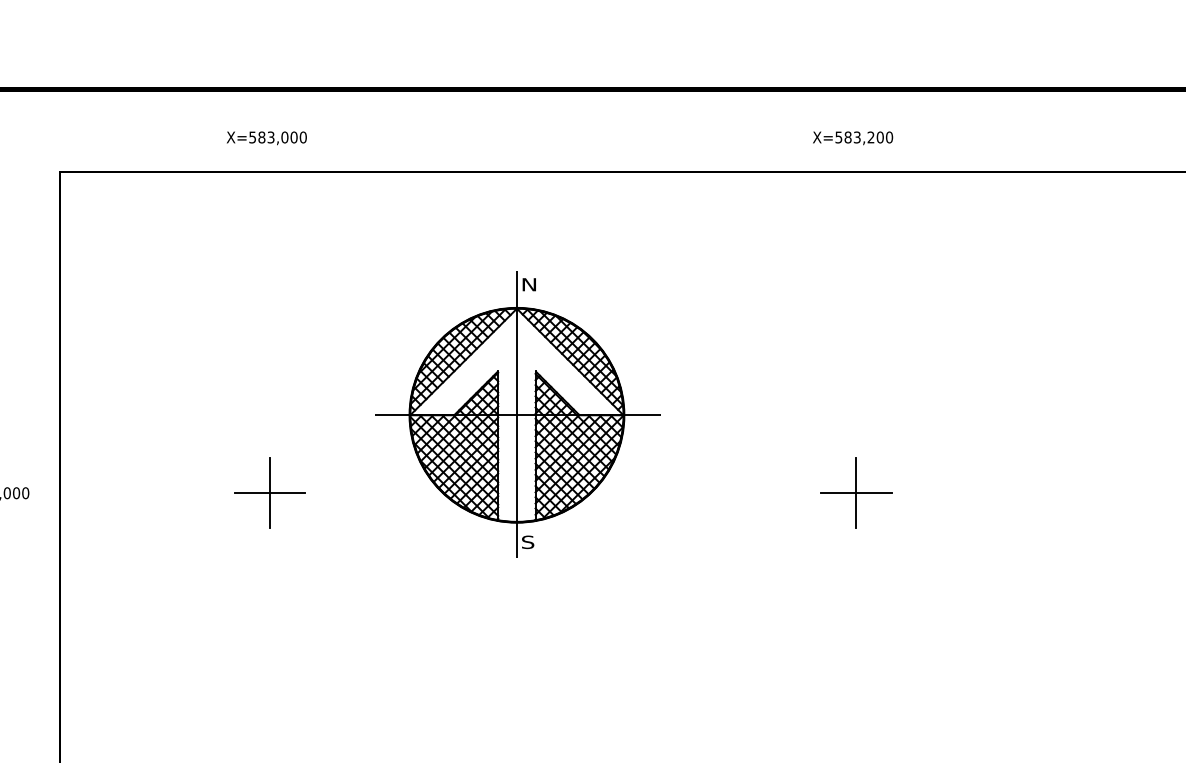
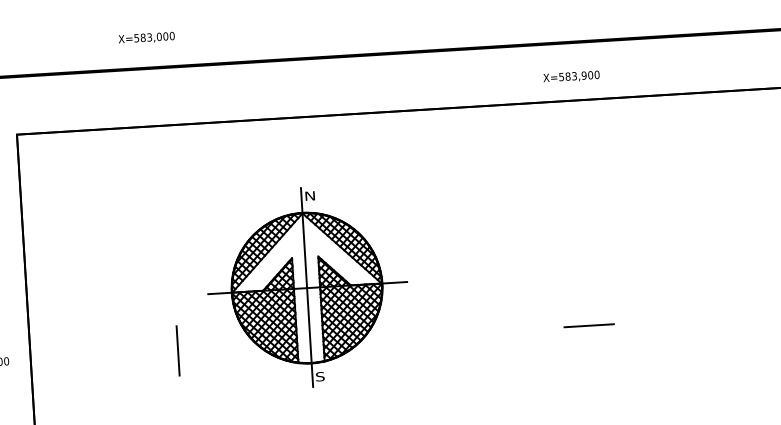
text: (870, 137) -> (583, 75), X=583,200 -> X=583,900
text: (266, 138) -> (146, 38), moved
part: (517, 414) -> (307, 287), moved
line: (270, 493) -> (178, 351), removed
line: (856, 493) -> (589, 325), removed

